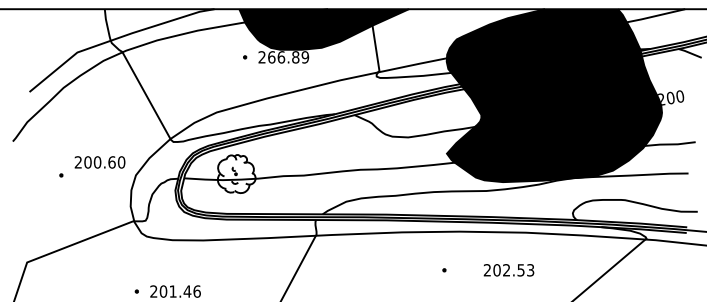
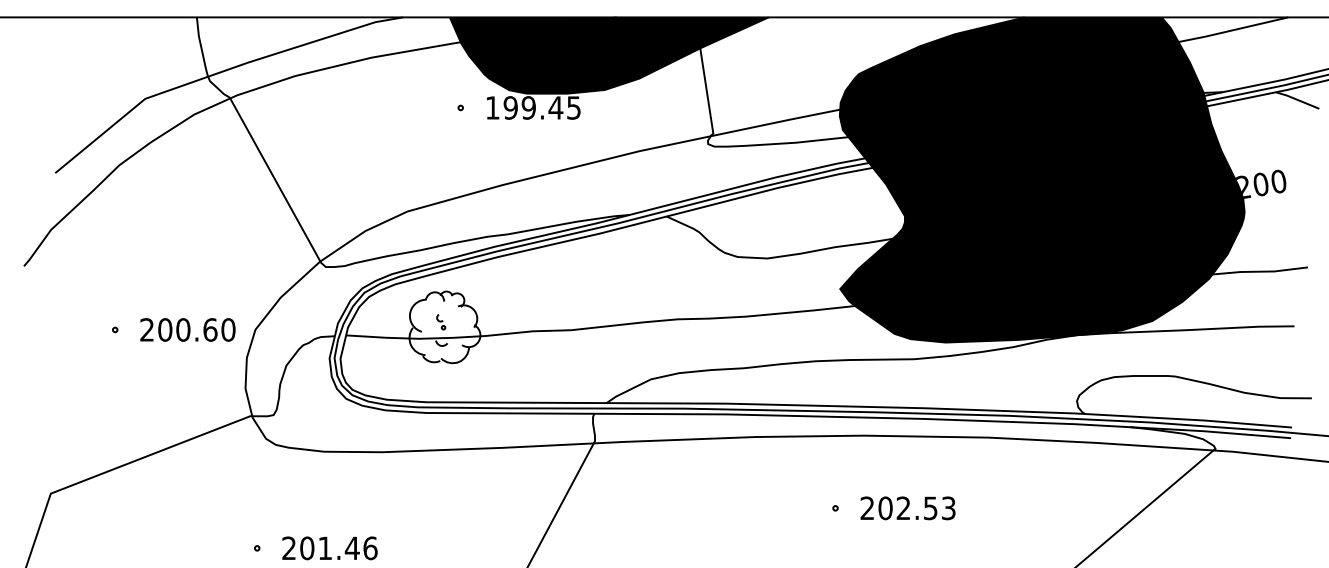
text: (283, 57) -> (532, 108), 266.89 -> 199.45
text: (99, 162) -> (186, 330), moved
text: (508, 270) -> (907, 508), moved

